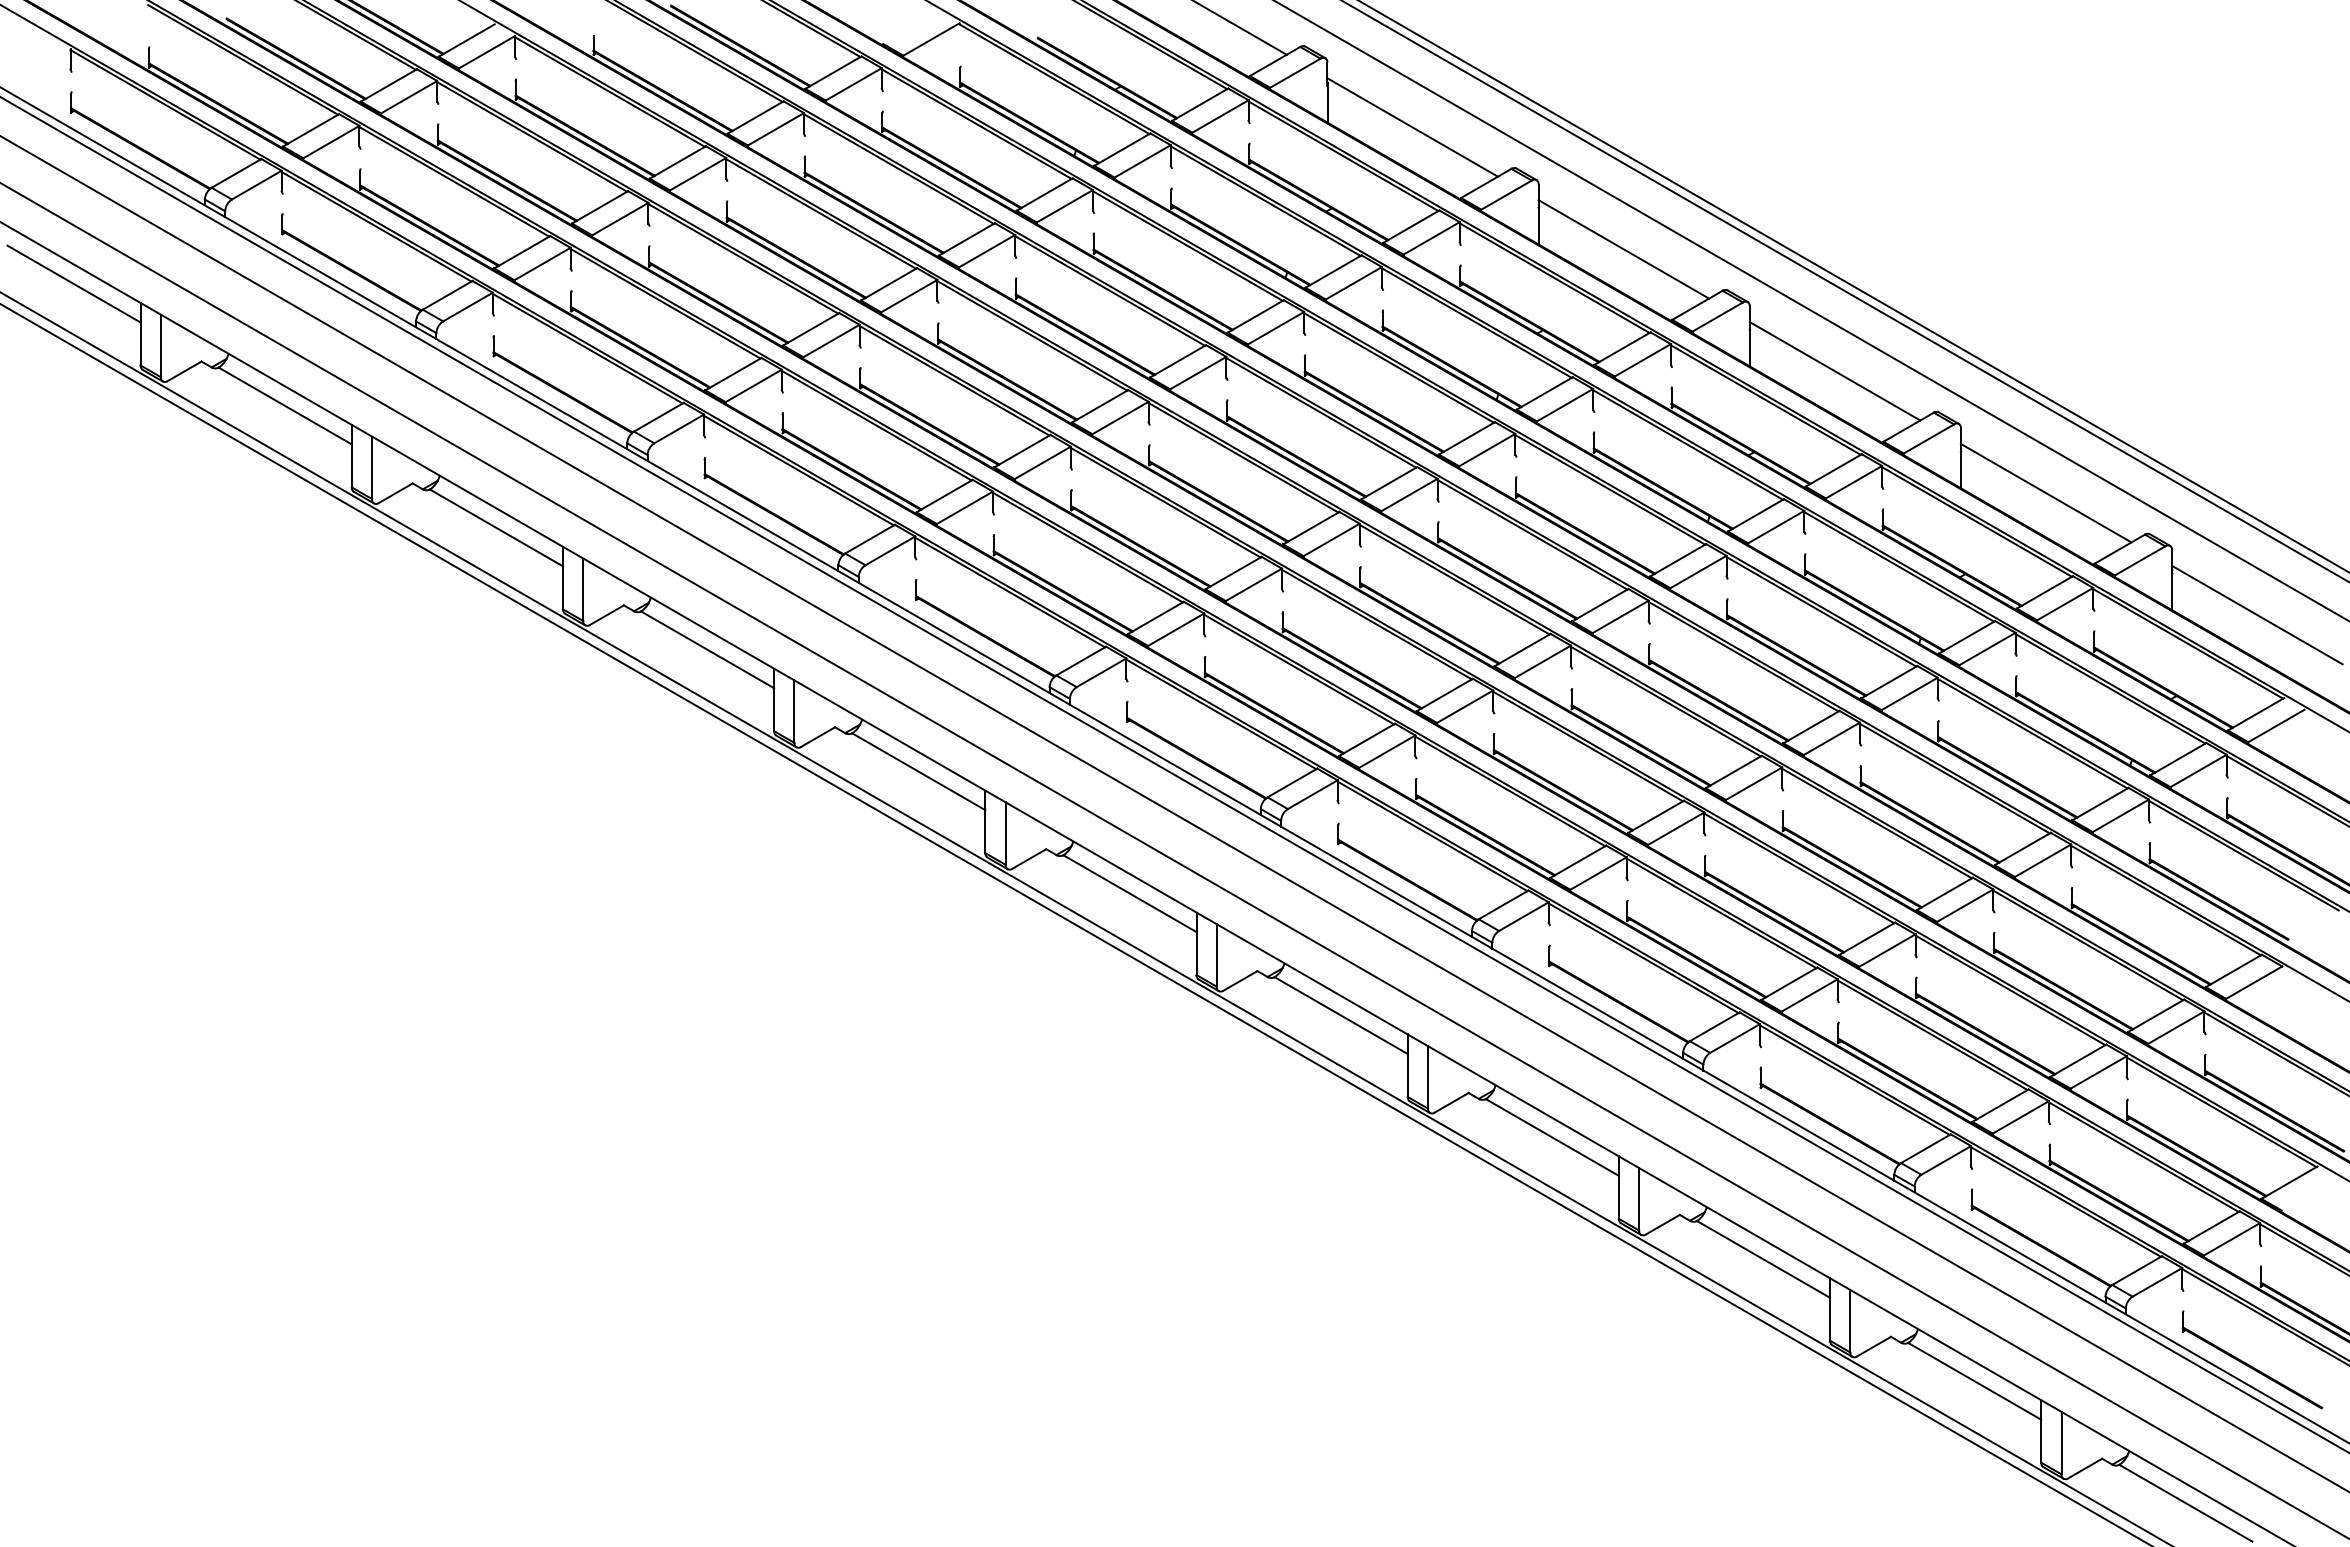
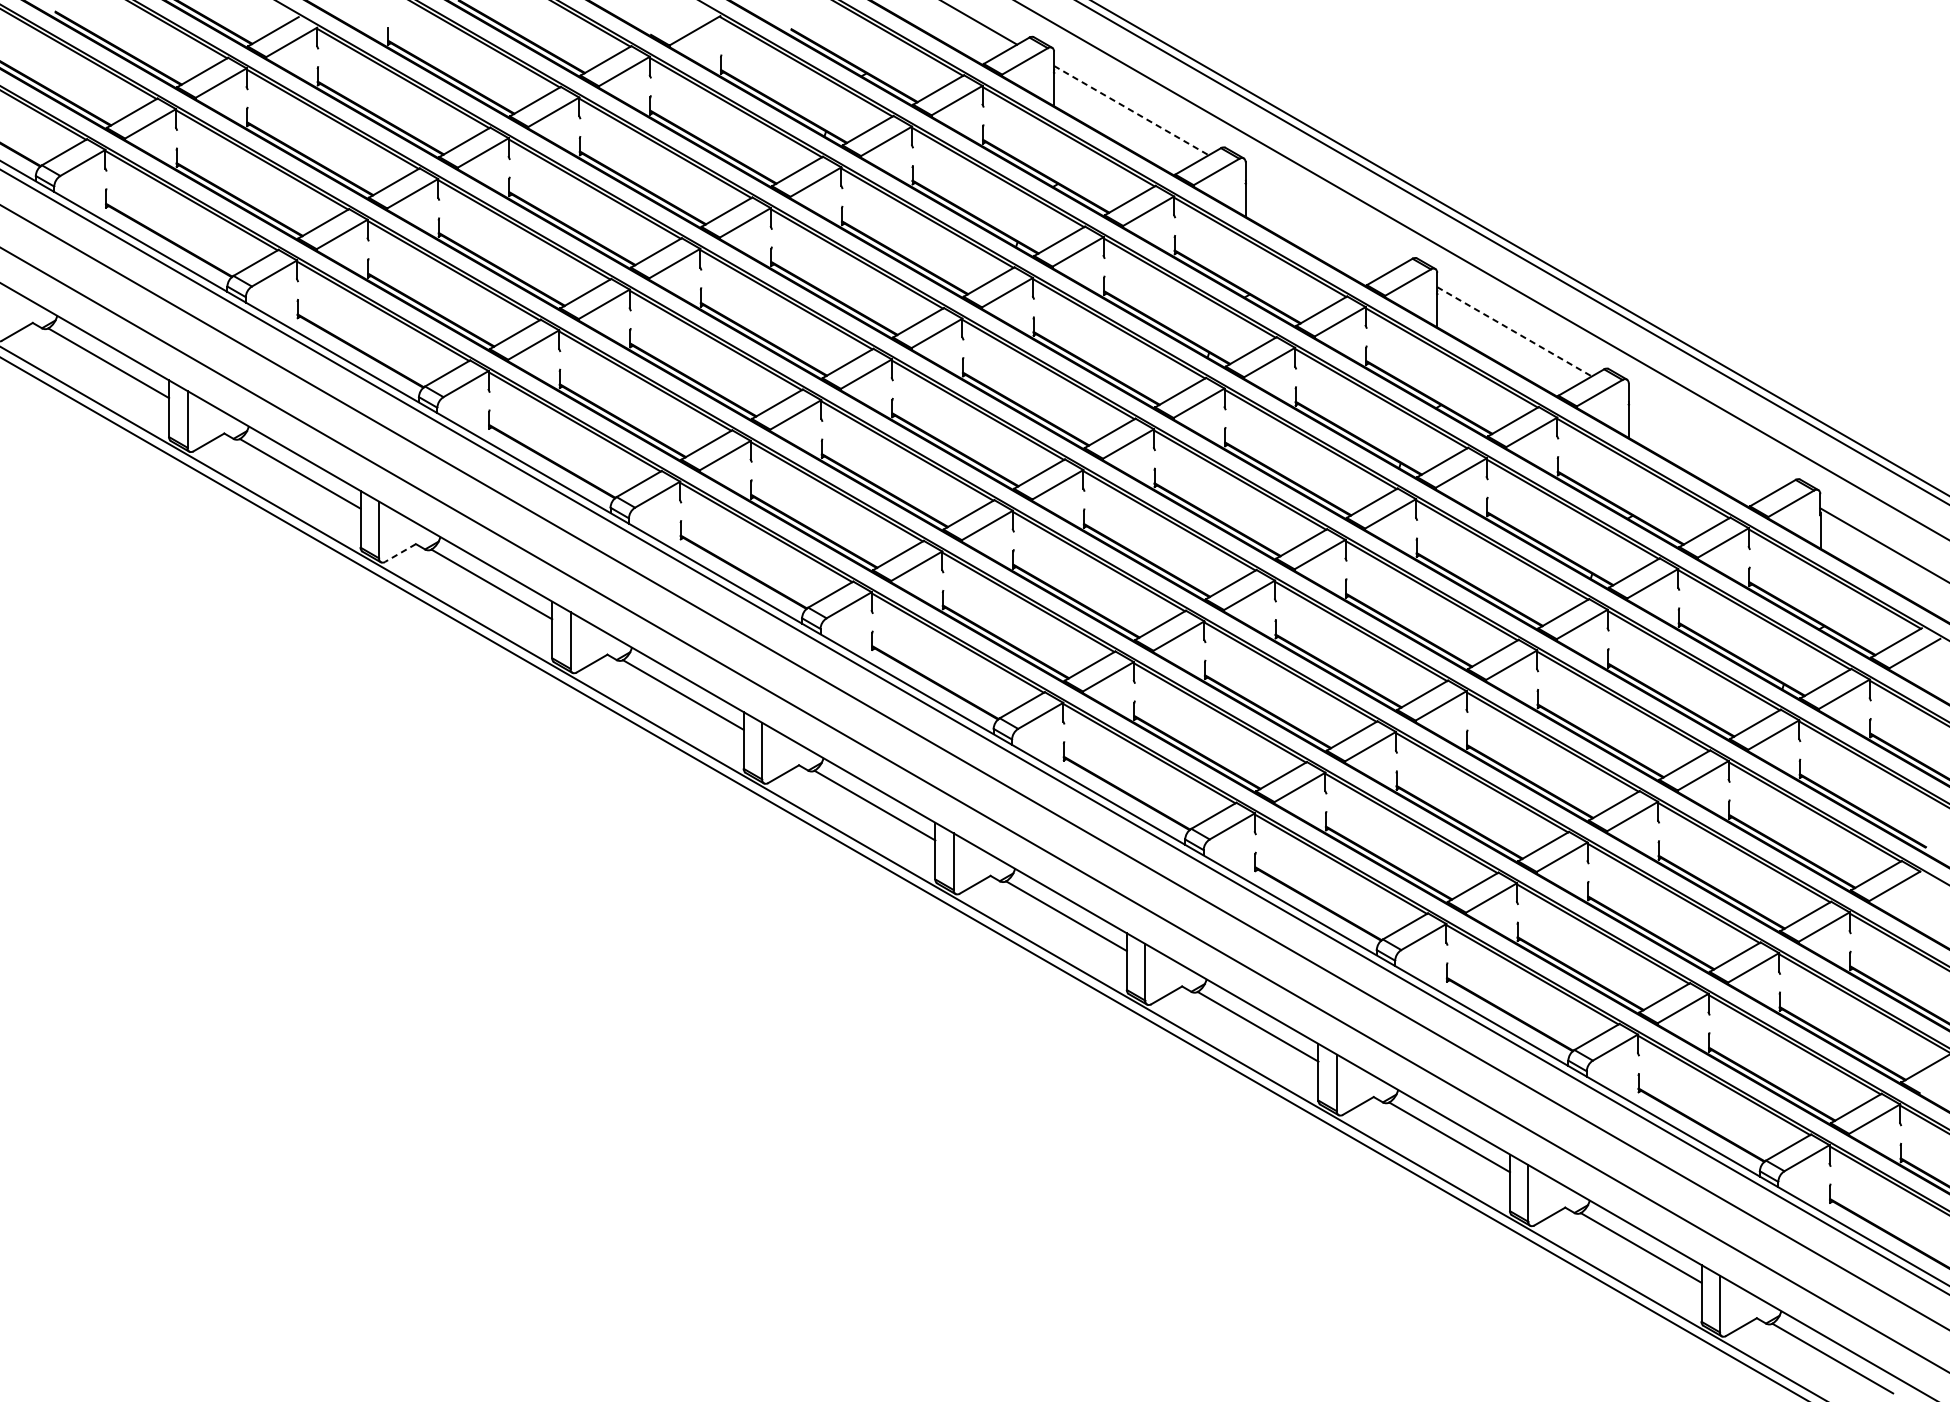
line: (1413, 127) -> (1132, 110), solid -> dashed
line: (1623, 249) -> (1322, 221), removed
line: (1835, 371) -> (1514, 331), solid -> dashed
line: (2045, 492) -> (1705, 441), removed
line: (606, 615) -> (400, 553), solid -> dashed

